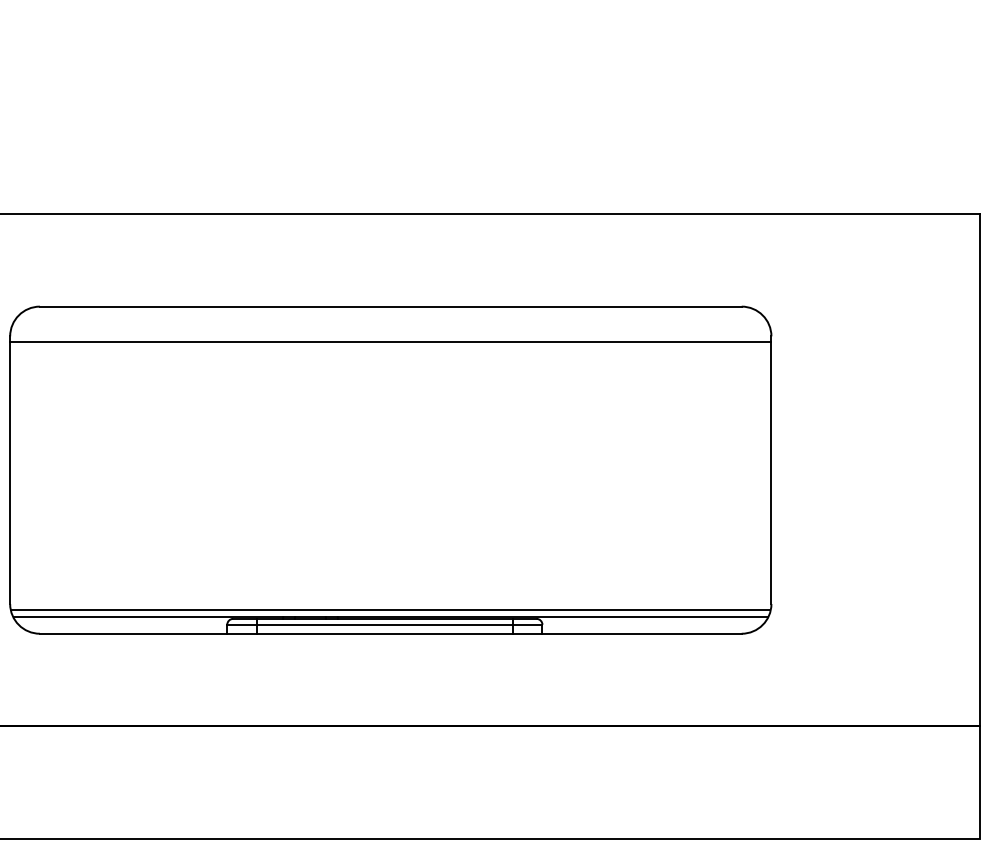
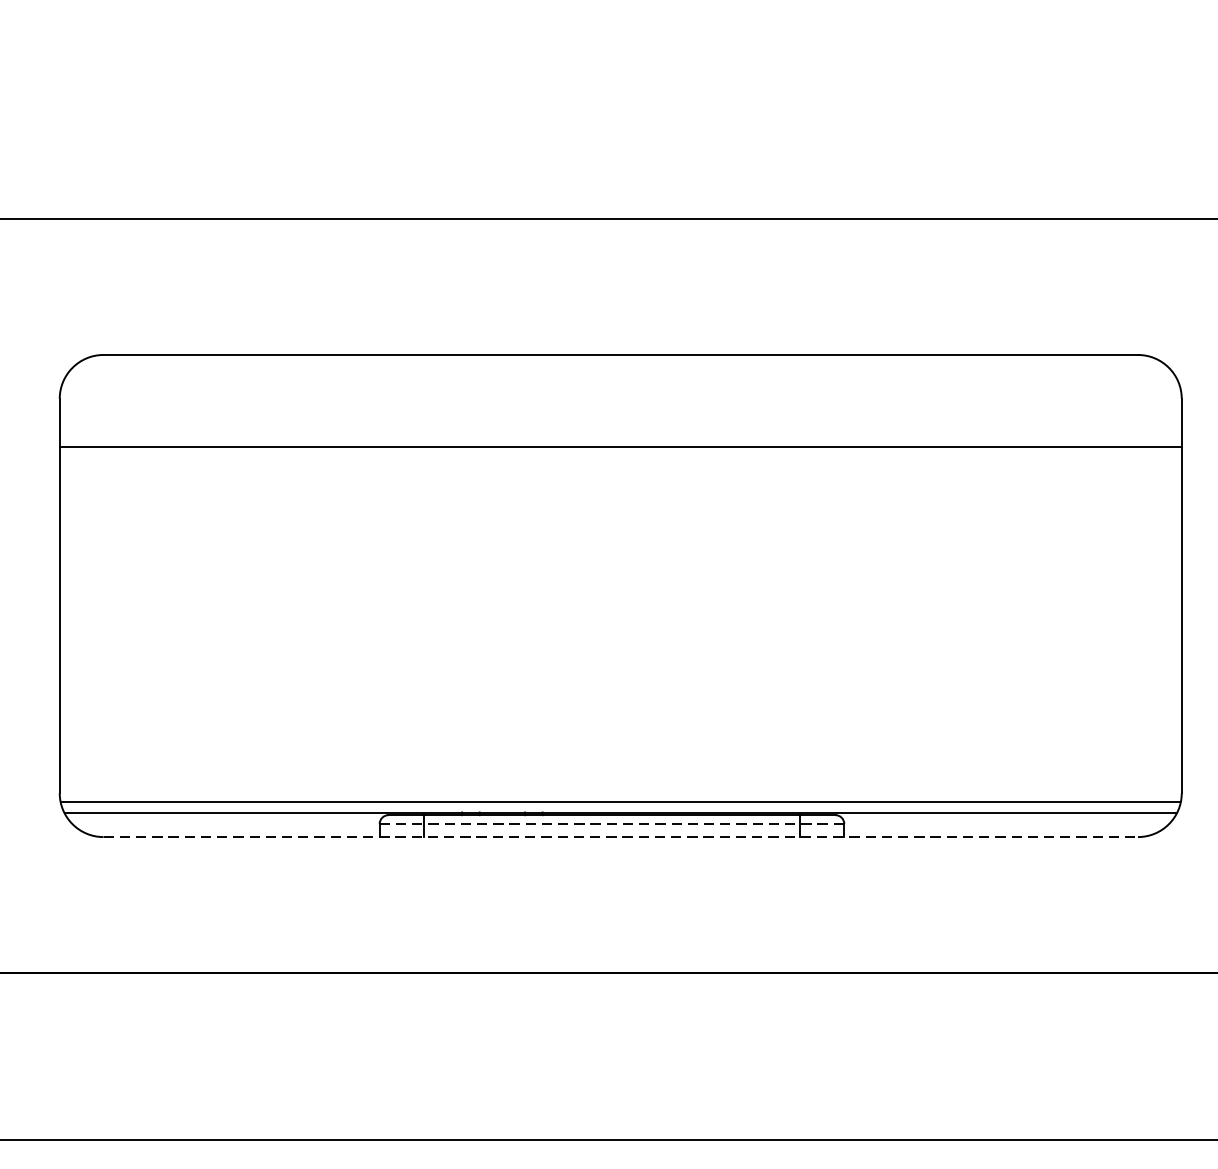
line: (390, 342) -> (620, 447), moved
line: (384, 624) -> (611, 823), solid -> dashed
line: (390, 633) -> (620, 836), solid -> dashed

